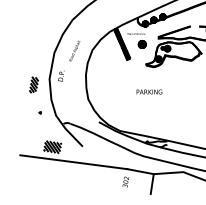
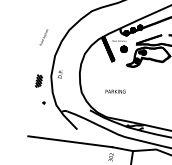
text: (74, 51) -> (43, 37), moved
text: (149, 91) -> (115, 91), moved
hatch: (52, 146) -> (53, 129), removed

